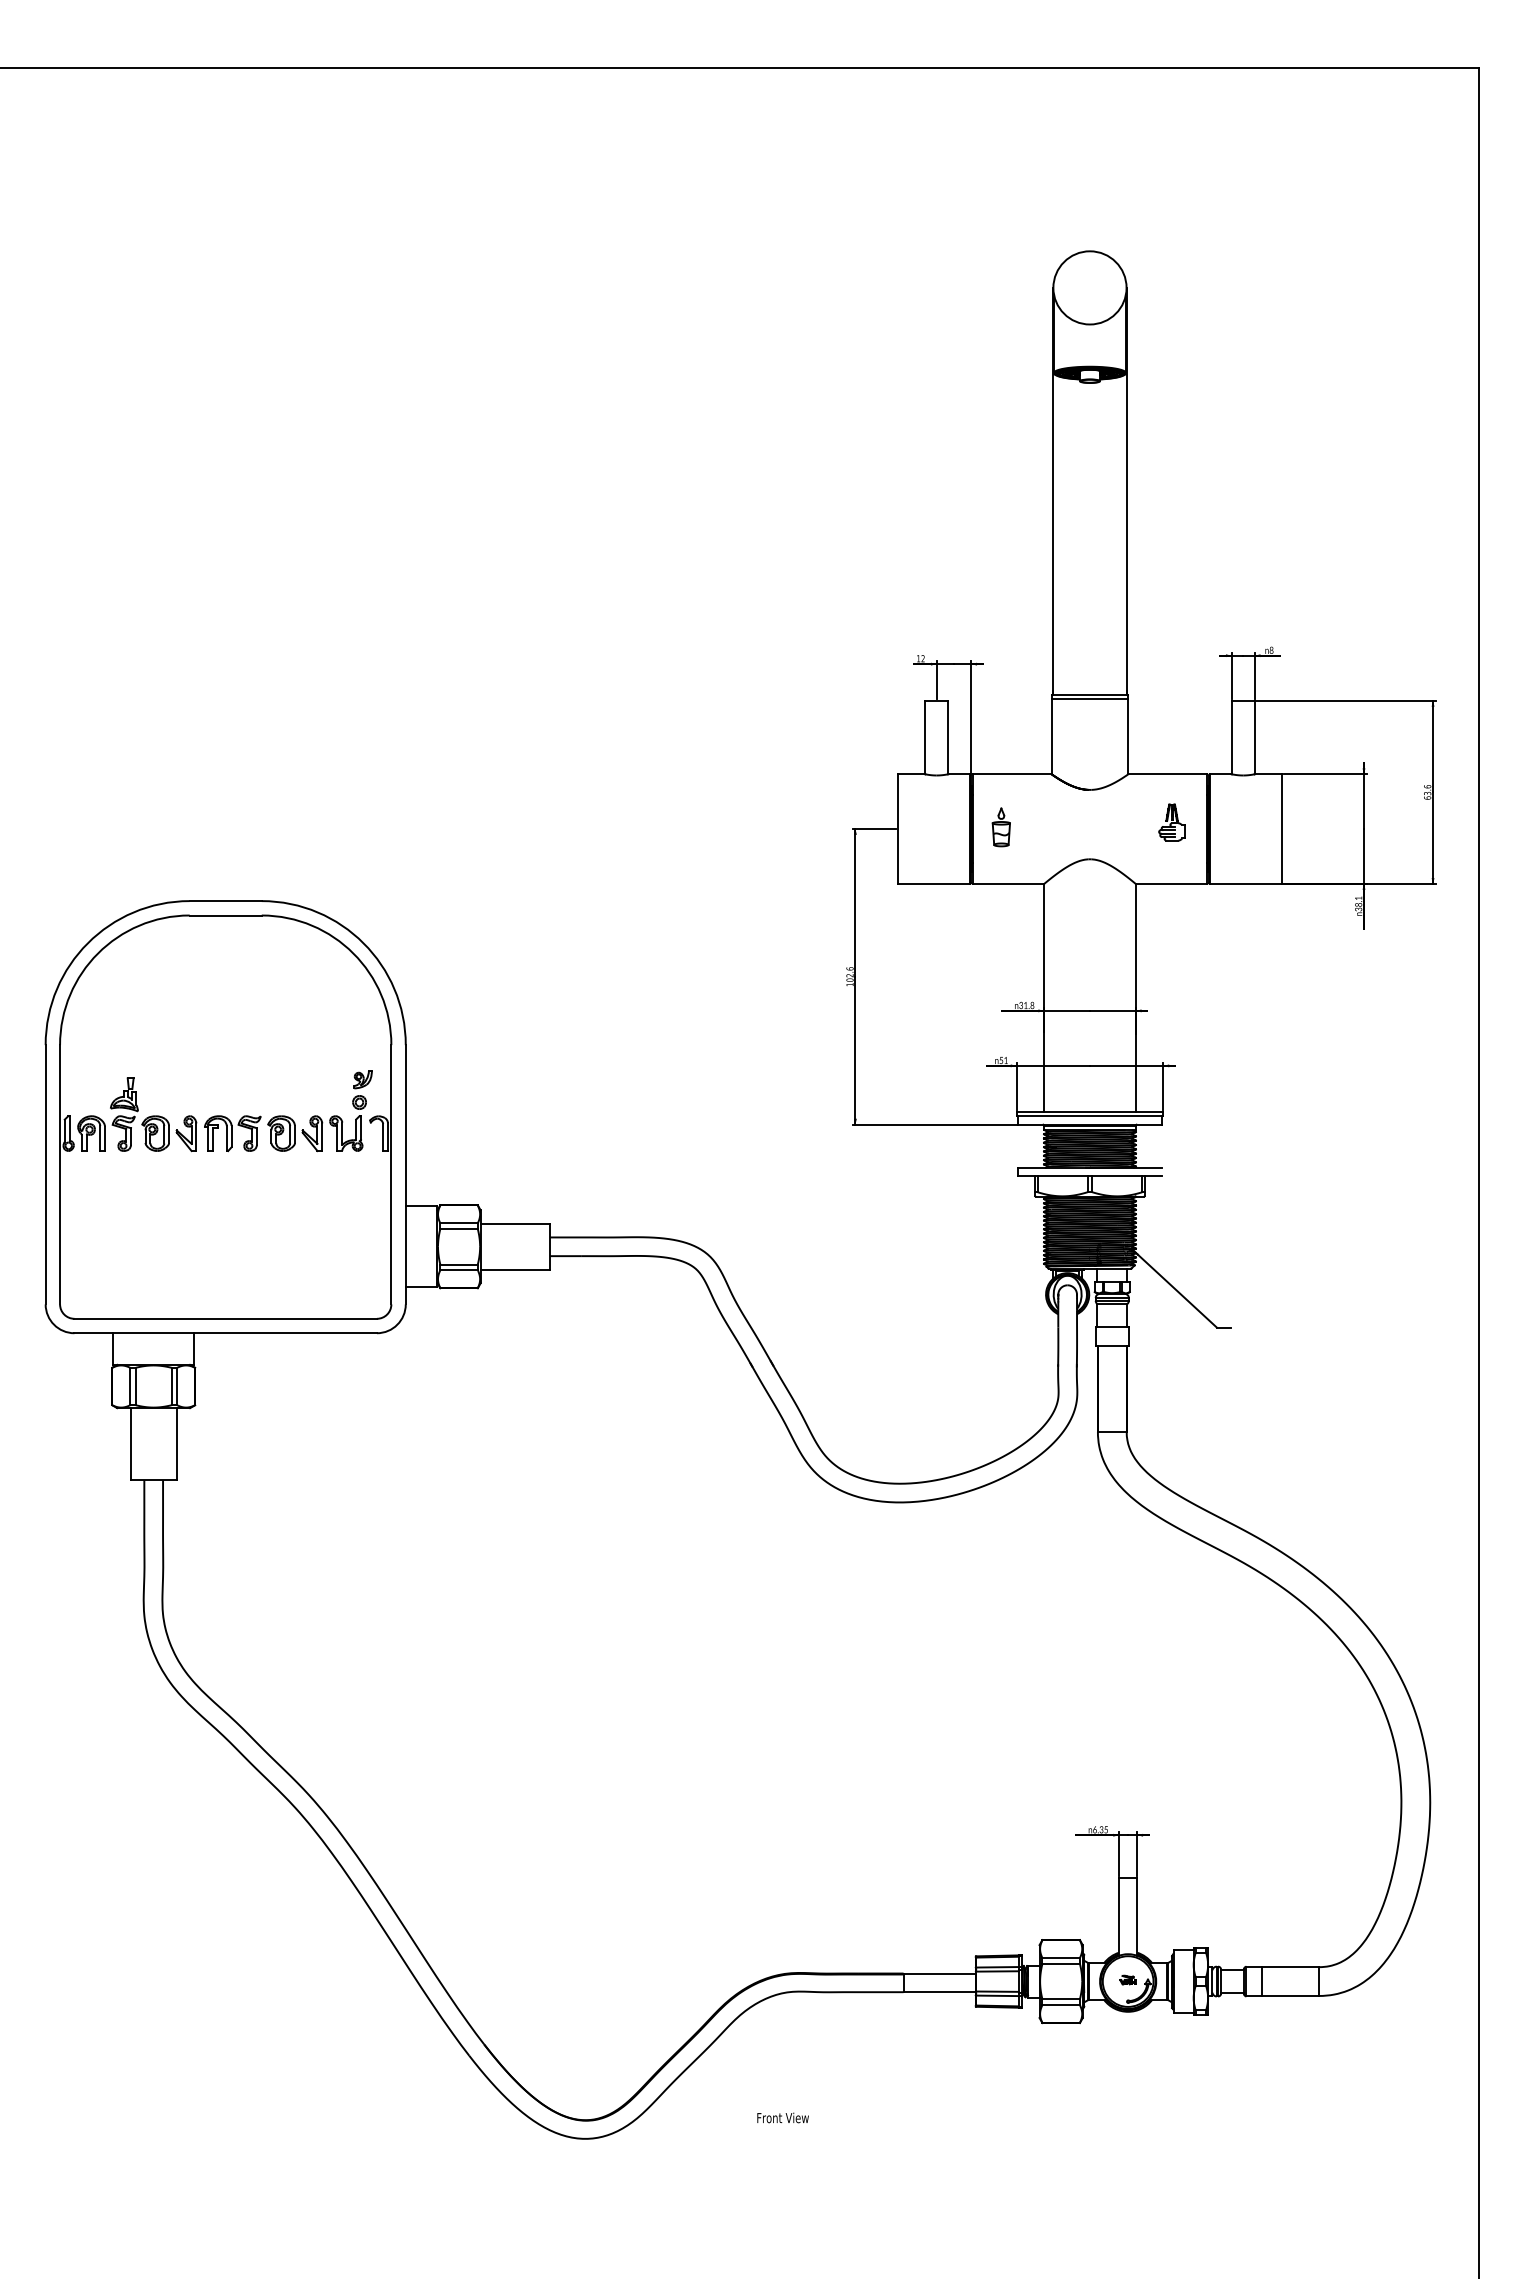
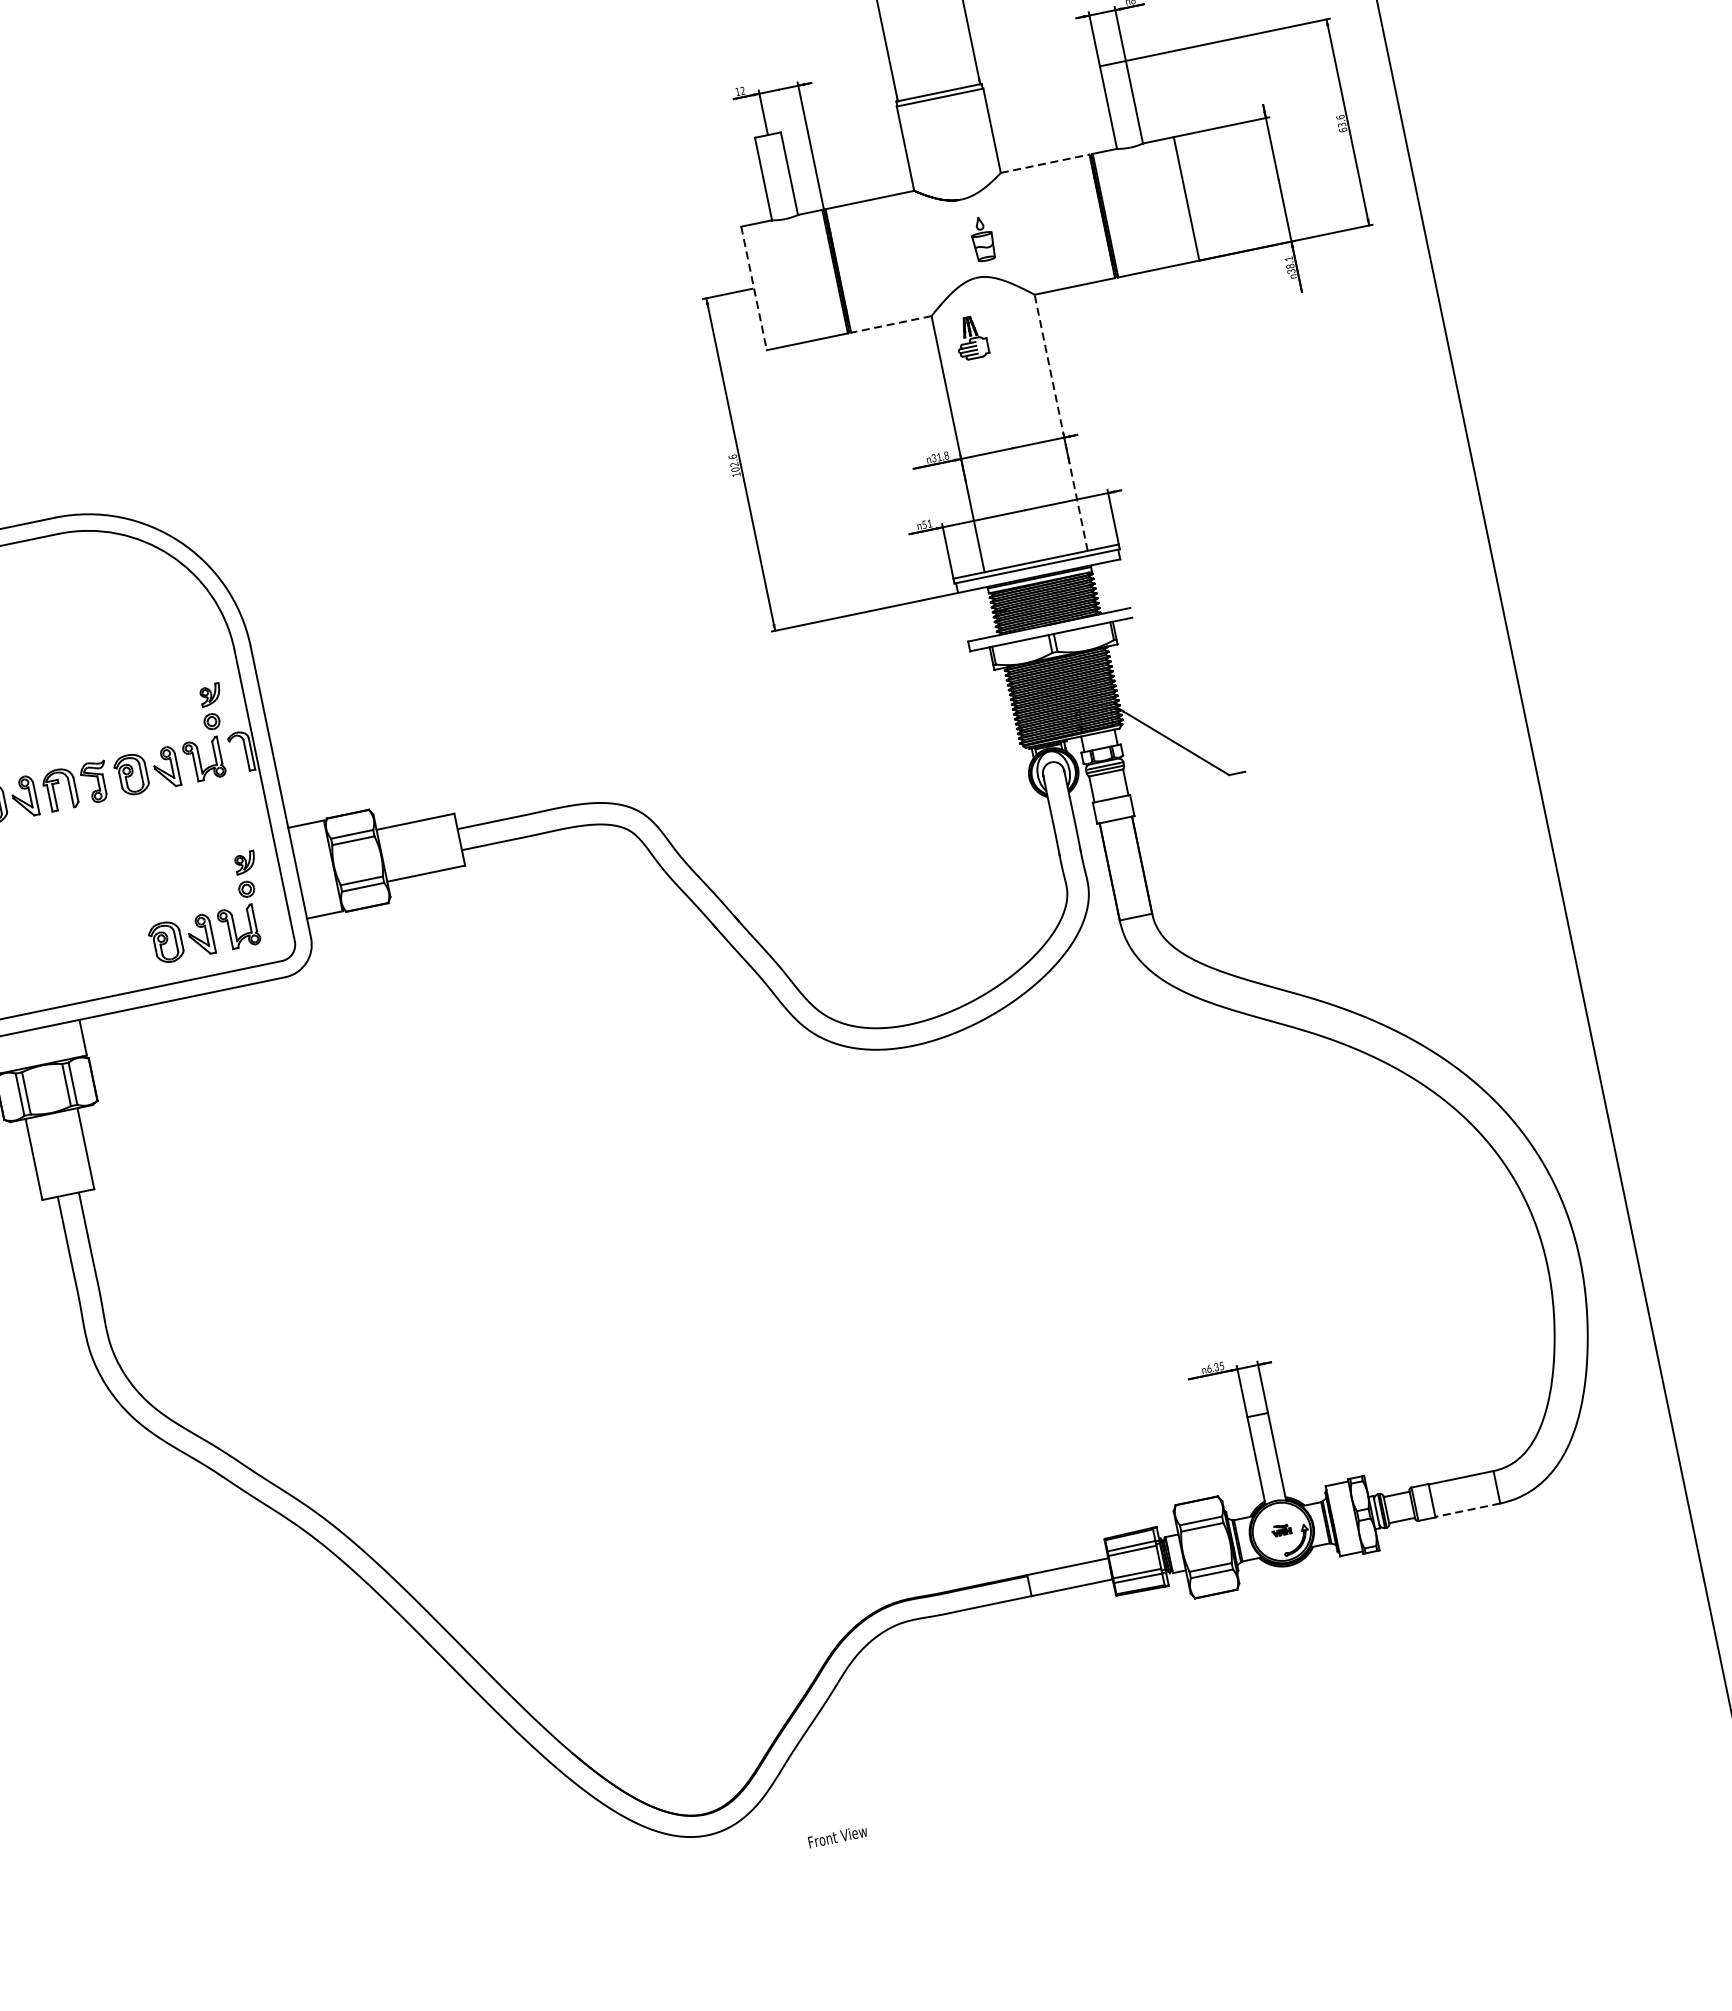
line: (1168, 774) -> (1045, 163), solid -> dashed
part: (1171, 822) -> (970, 338), moved
part: (1000, 827) -> (981, 239), moved
line: (897, 829) -> (753, 289), solid -> dashed
line: (1008, 883) -> (891, 323), solid -> dashed
line: (1135, 997) -> (1060, 422), solid -> dashed
part: (319, 1260) -> (203, 908), added
line: (1290, 1995) -> (1467, 1509), solid -> dashed
text: (782, 2117) -> (837, 1836), moved

